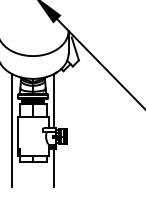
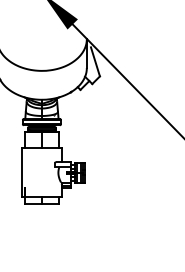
line: (54, 100) -> (68, 127), removed
line: (12, 130) -> (15, 165), removed
line: (54, 167) -> (68, 212), removed

